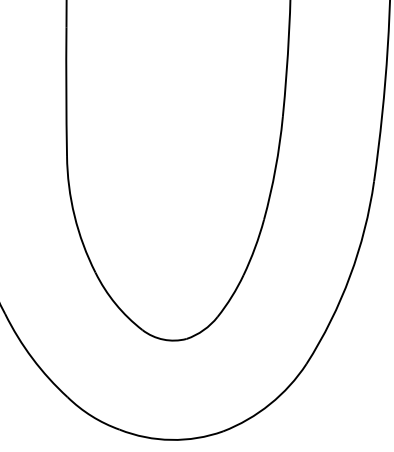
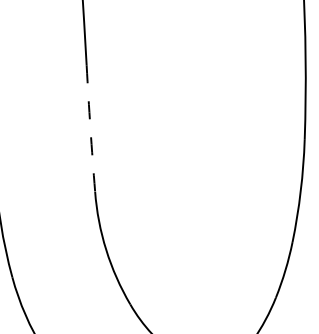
arc: (66, 91) -> (90, 128), solid -> dashed

